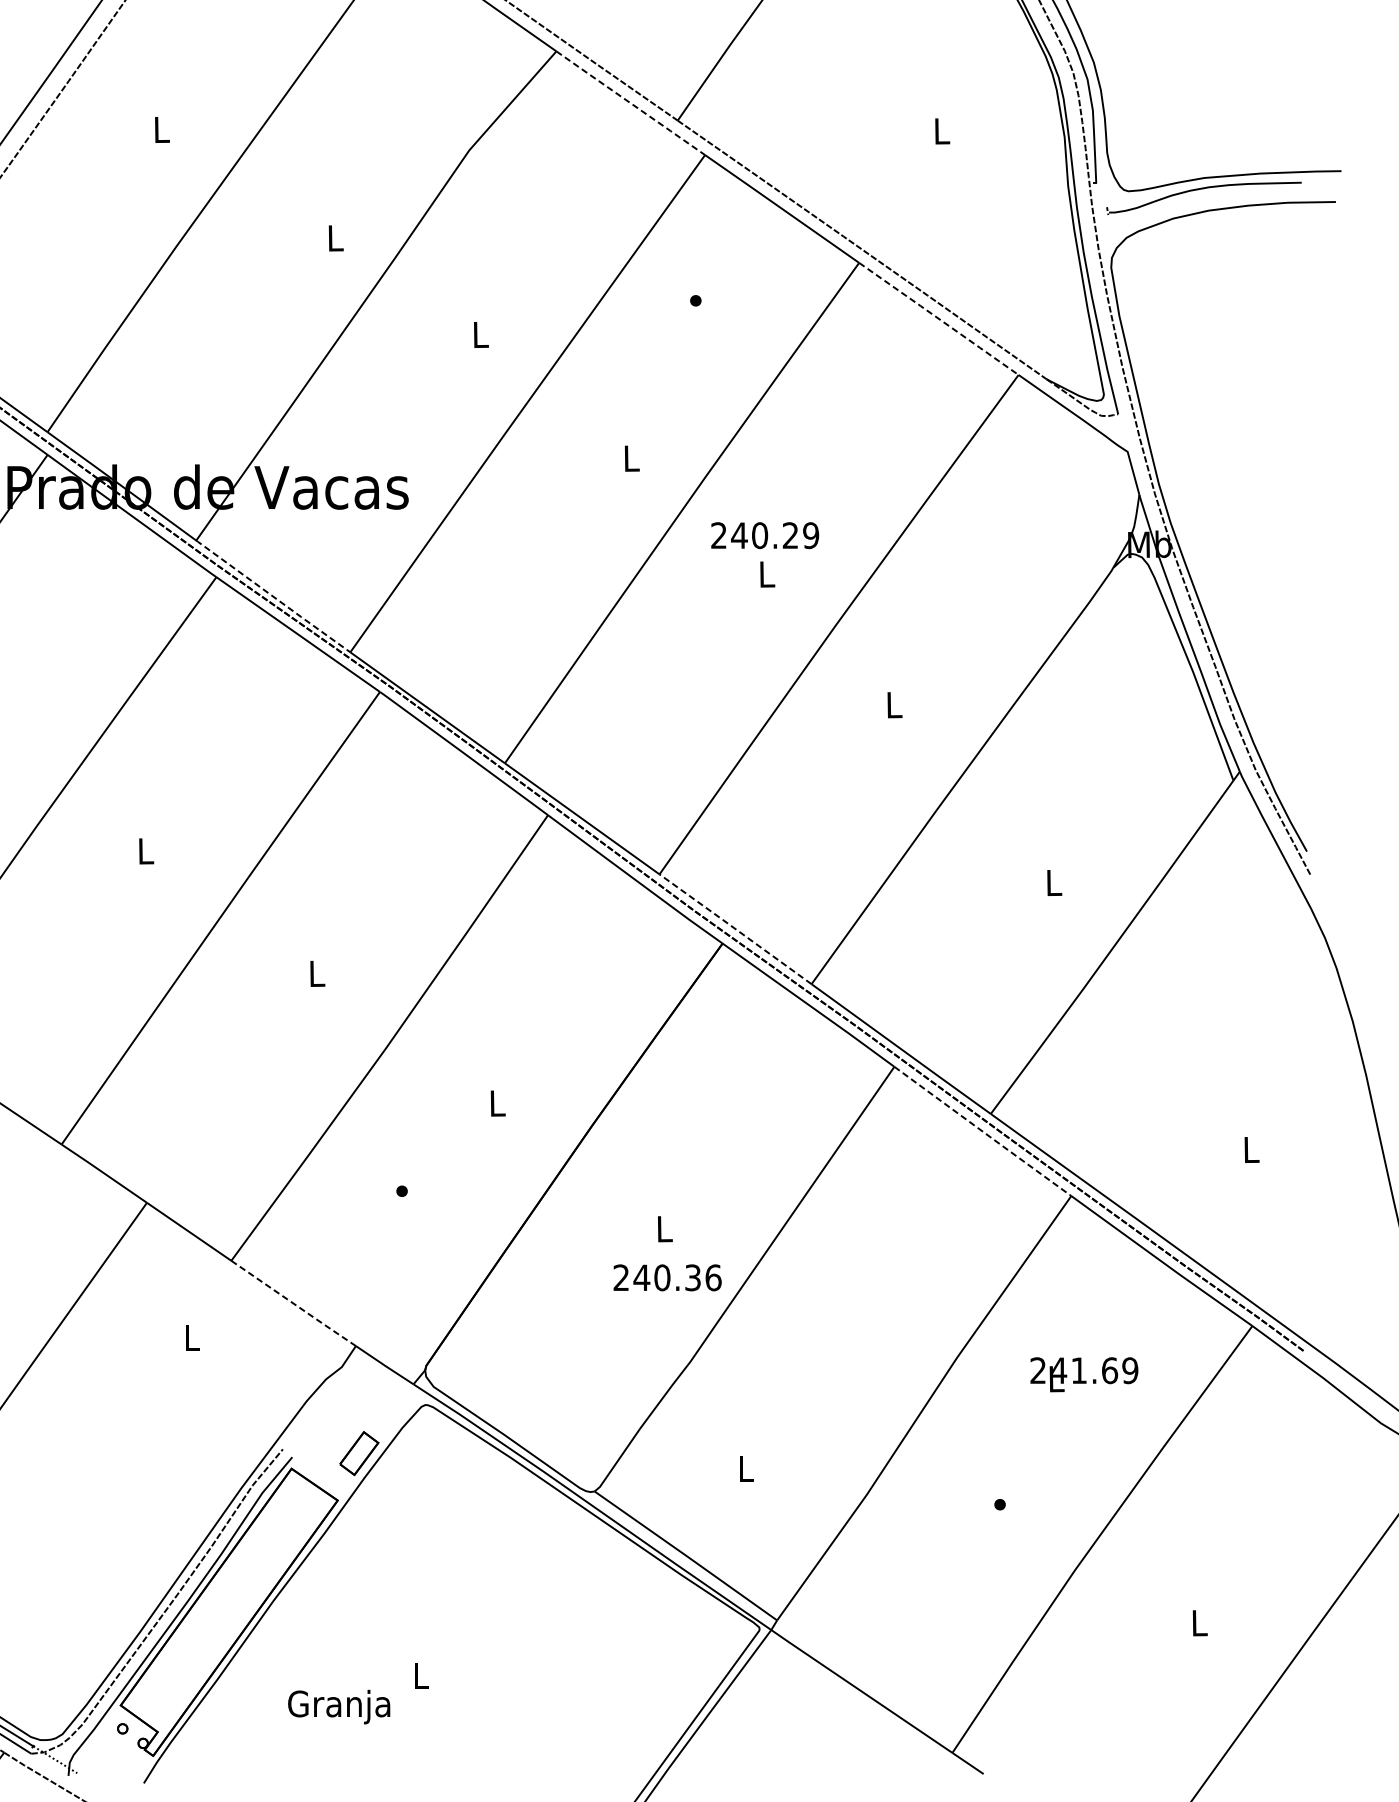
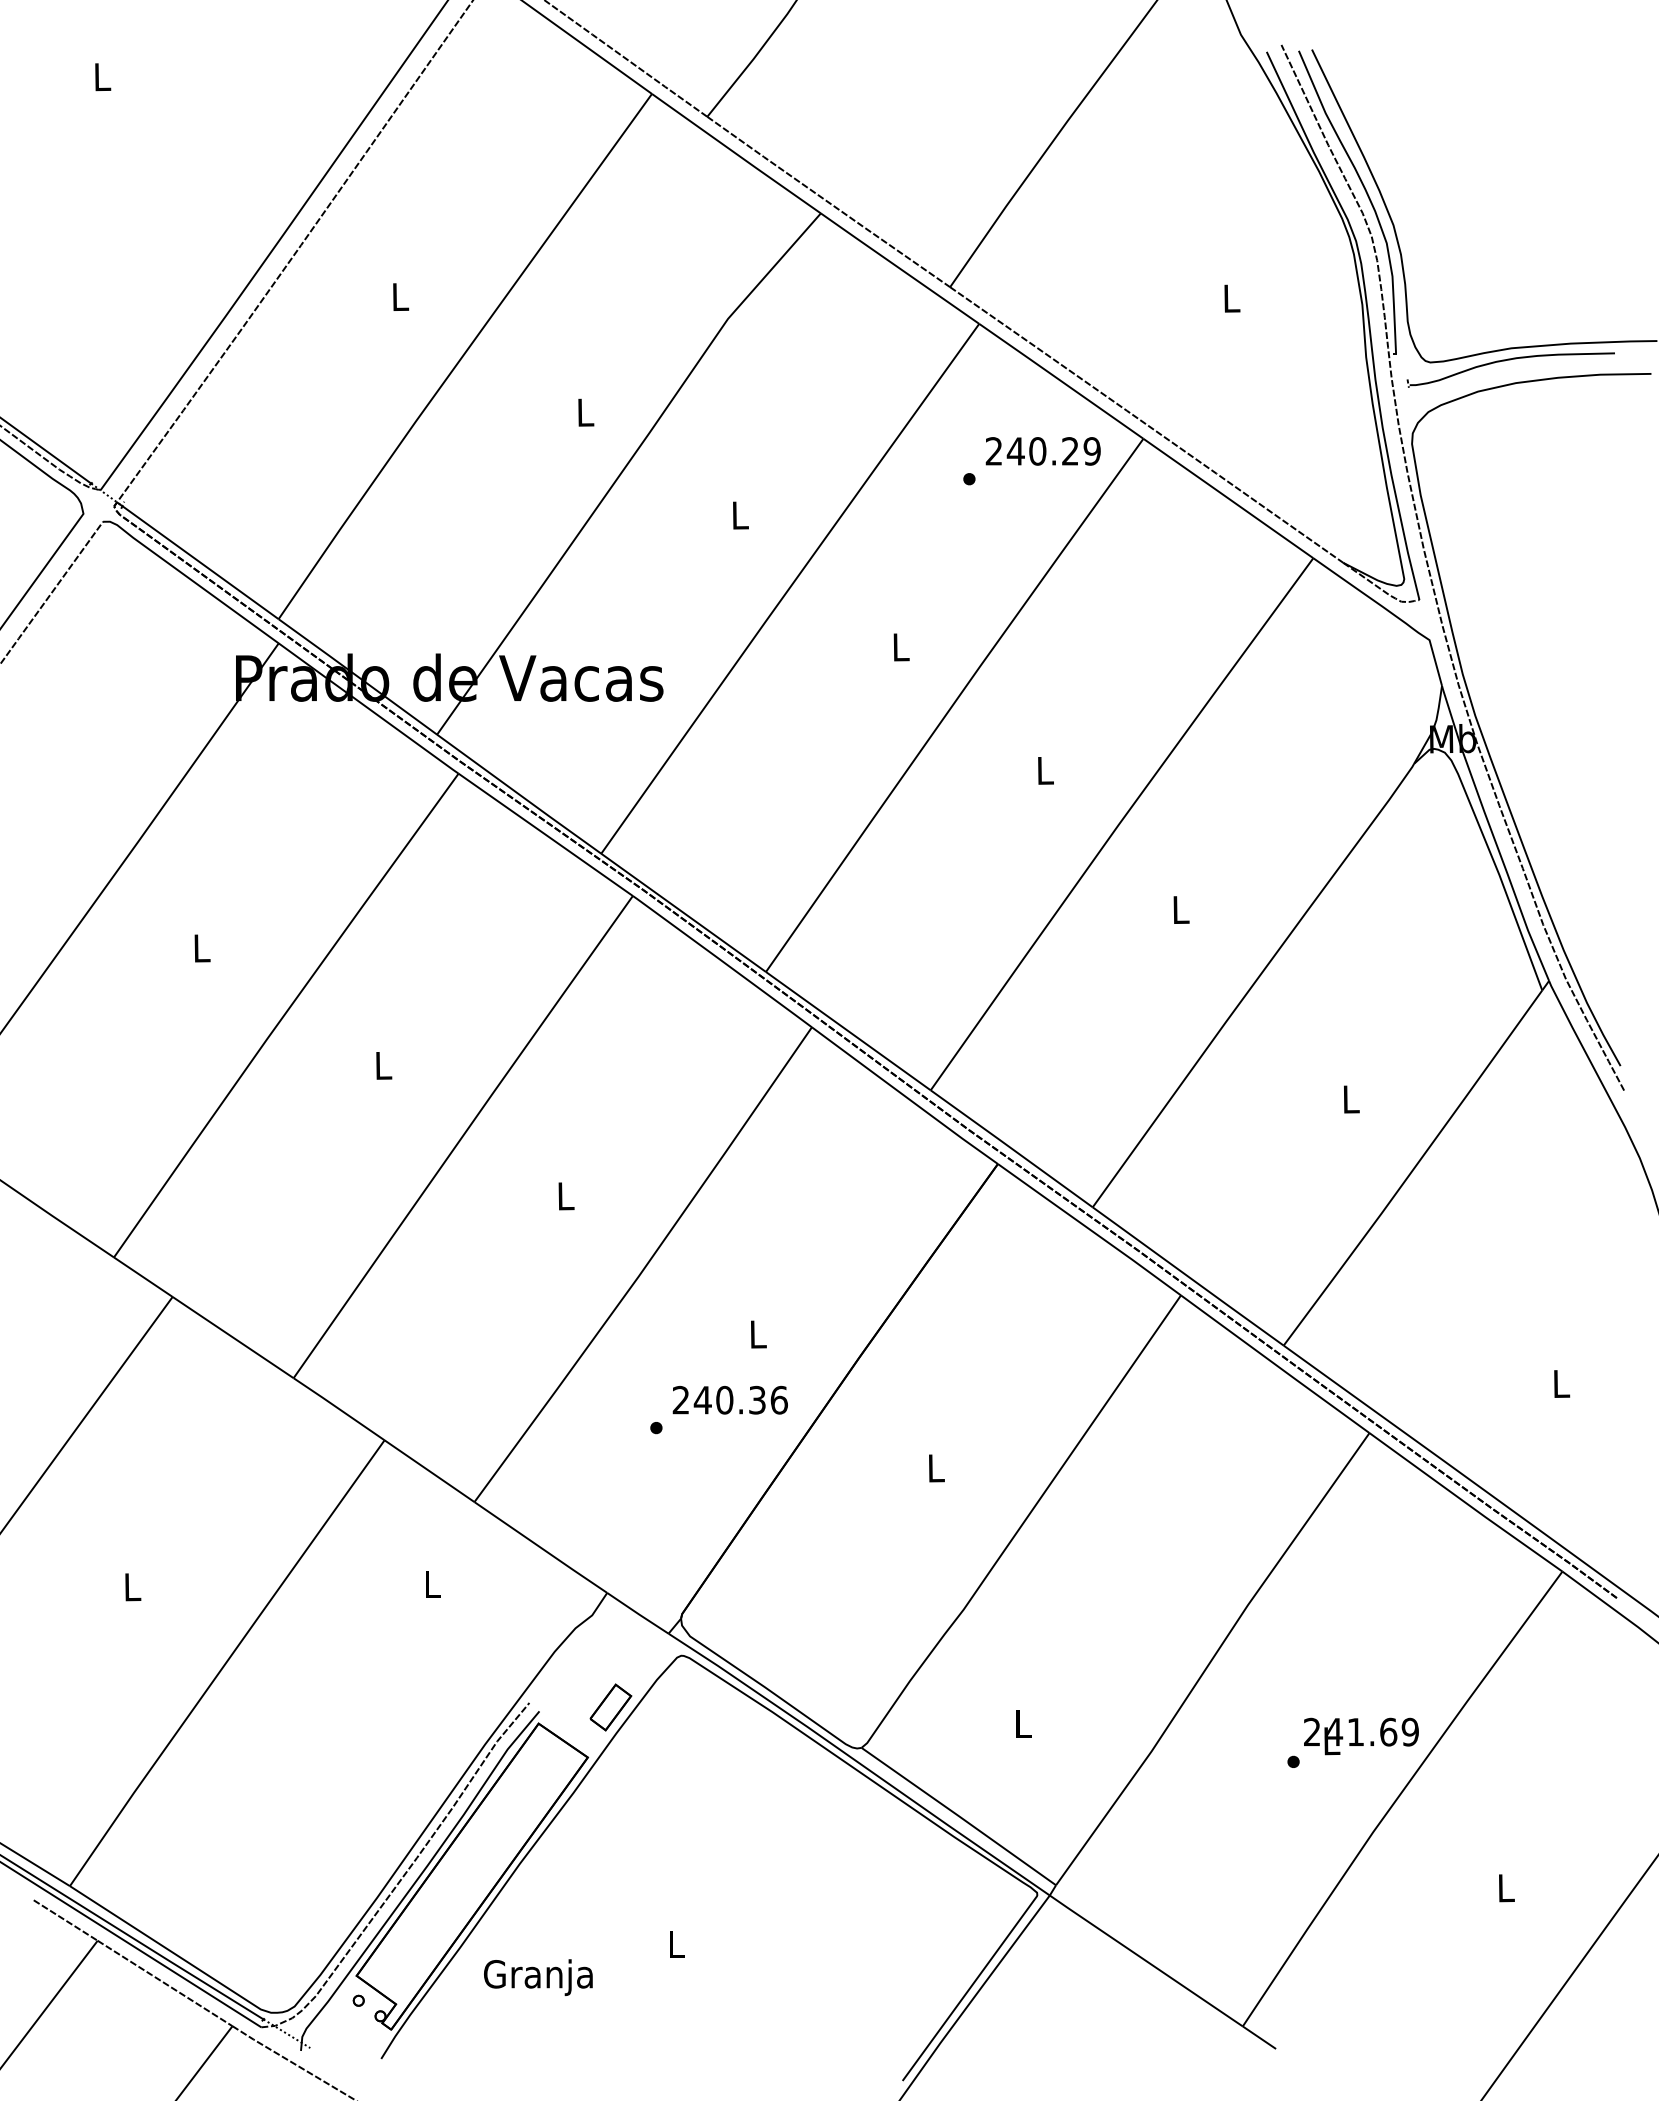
line: (631, 103) -> (900, 268), dashed -> solid
line: (939, 318) -> (1229, 498), dashed -> solid
text: (764, 535) -> (1042, 451), moved
line: (273, 596) -> (519, 794), dashed -> solid
line: (734, 928) -> (1010, 1148), dashed -> solid
line: (983, 1131) -> (1275, 1364), dashed -> solid
text: (666, 1277) -> (729, 1399), moved
line: (294, 1304) -> (541, 1548), dashed -> solid
text: (1084, 1374) -> (1361, 1736), moved
text: (339, 1706) -> (538, 1977), moved

